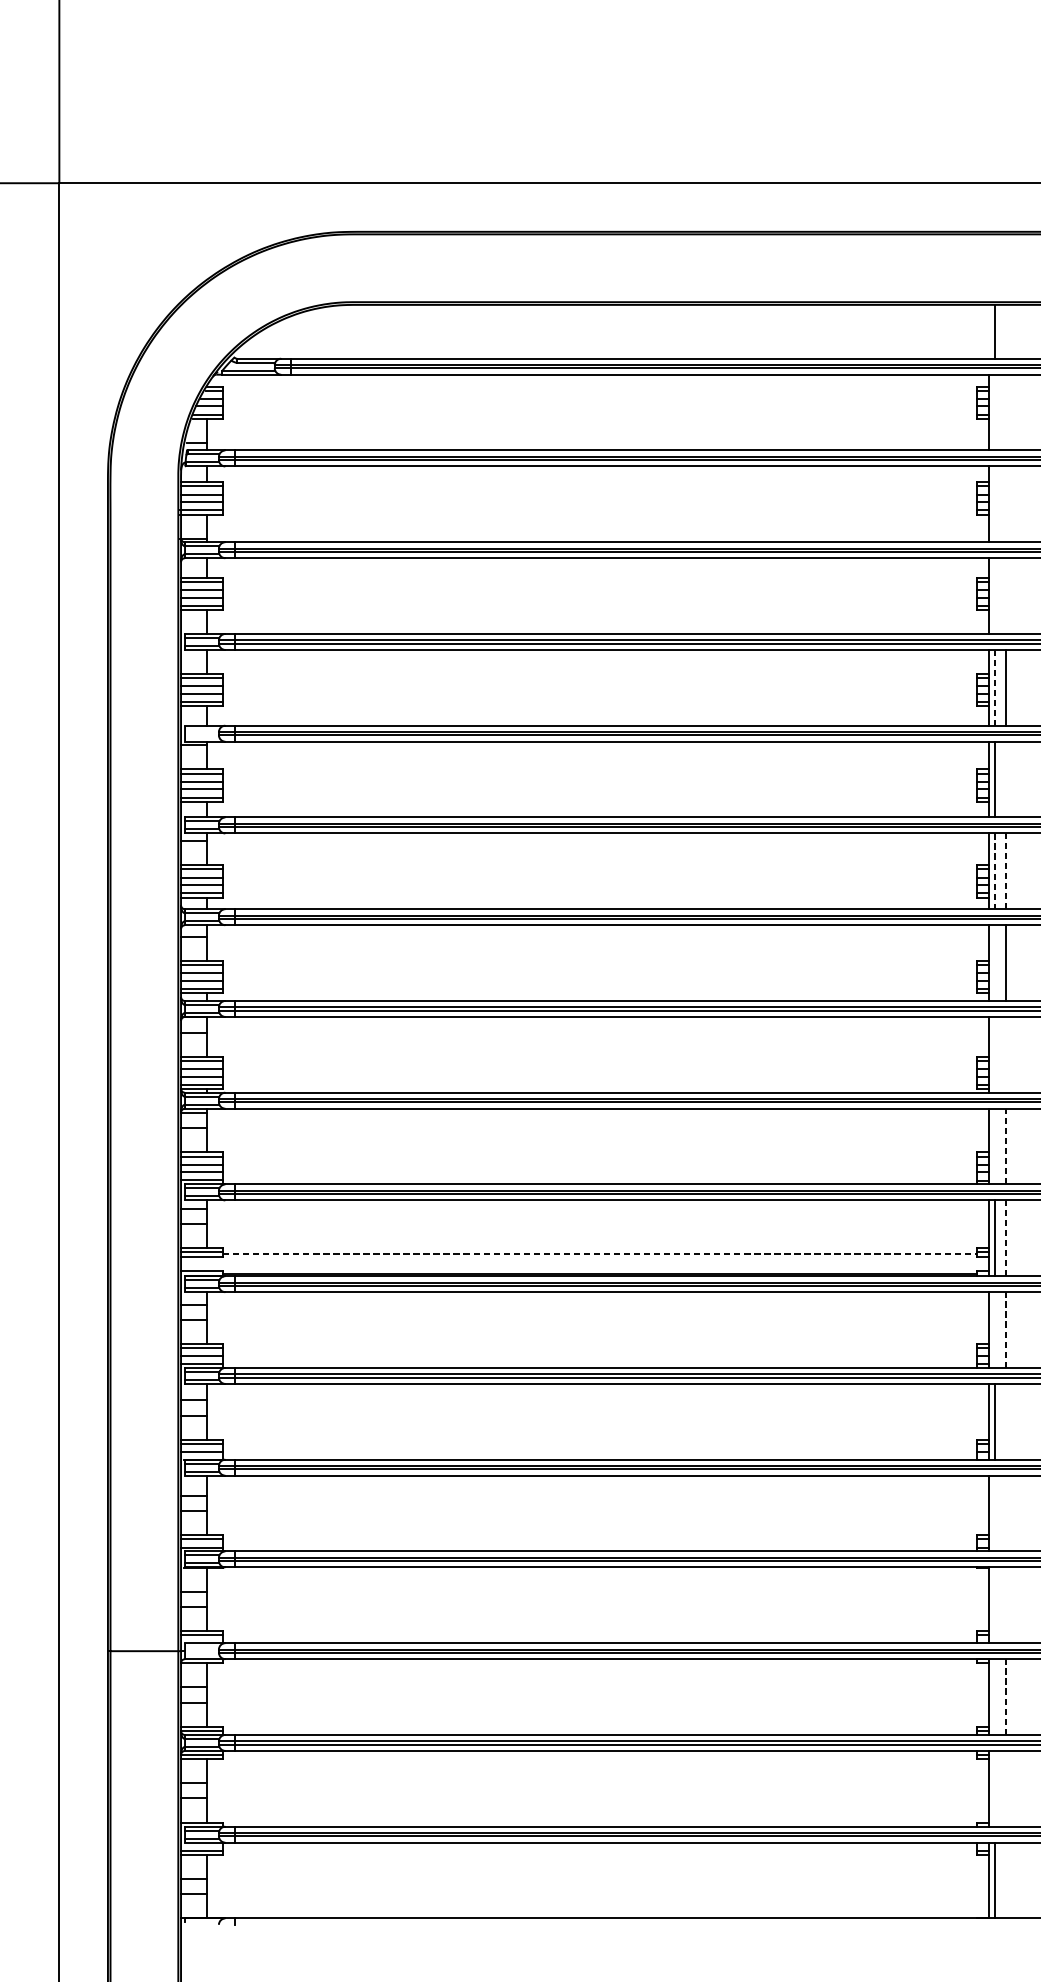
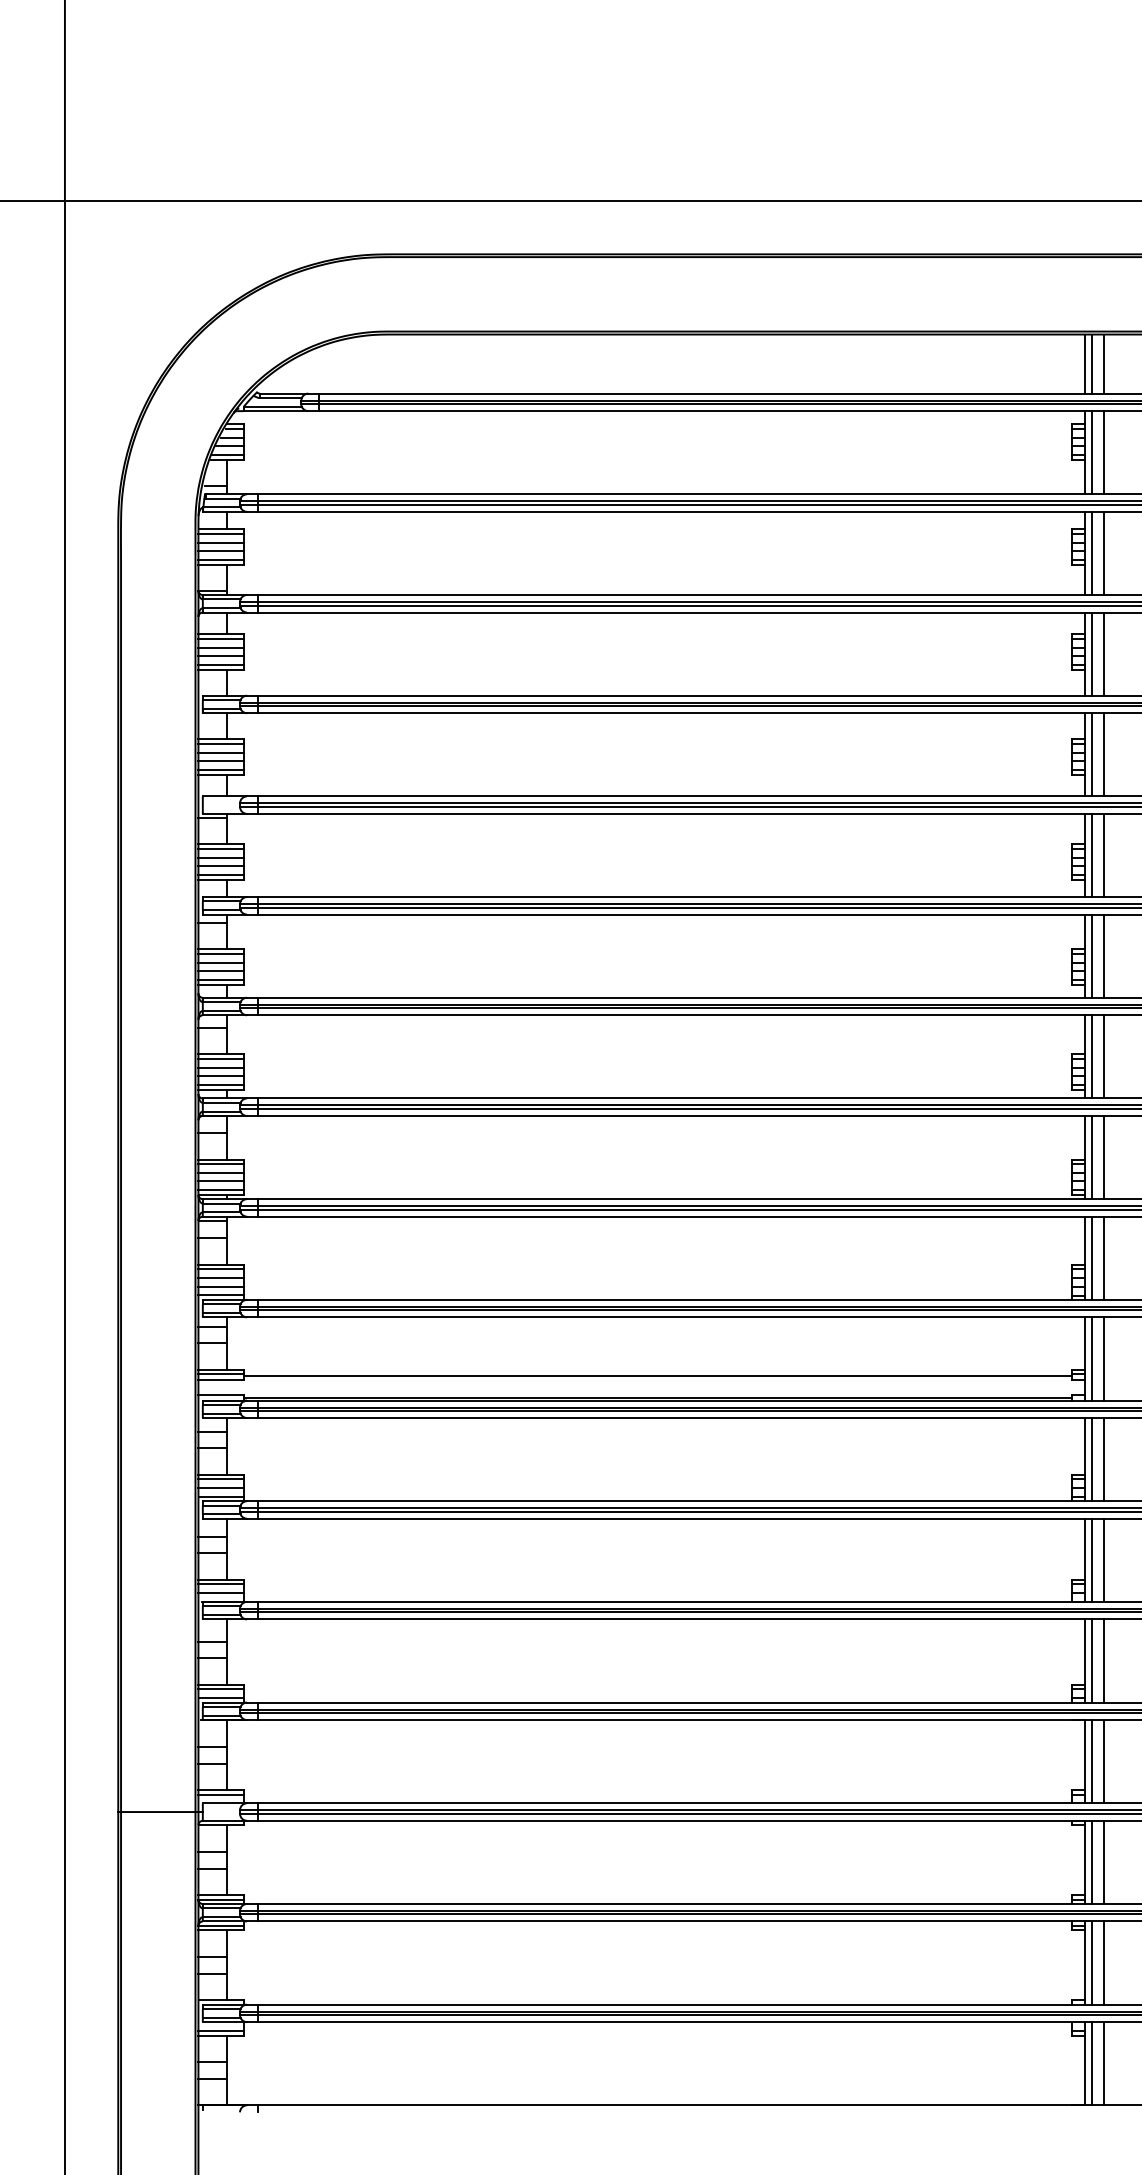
line: (988, 331) -> (1084, 363), added
line: (1006, 331) -> (1104, 363), added
line: (994, 412) -> (1091, 452), added
line: (1006, 412) -> (1104, 452), added
line: (994, 504) -> (1091, 553), added
line: (1006, 504) -> (1104, 553), added
line: (994, 595) -> (1091, 653), added
line: (1006, 595) -> (1104, 653), added
line: (994, 687) -> (1091, 754), dashed -> solid
line: (1006, 779) -> (1104, 855), added
line: (994, 871) -> (1091, 956), dashed -> solid
line: (1006, 871) -> (1104, 956), dashed -> solid
line: (994, 962) -> (1091, 1056), added
line: (994, 1054) -> (1091, 1157), added
line: (1006, 1054) -> (1104, 1157), added
line: (994, 1145) -> (1091, 1257), added
line: (1006, 1146) -> (1104, 1258), dashed -> solid
line: (1006, 1237) -> (1104, 1358), dashed -> solid
line: (600, 1254) -> (658, 1376), dashed -> solid
line: (994, 1329) -> (1091, 1459), added
line: (1006, 1329) -> (1104, 1459), dashed -> solid
line: (1006, 1421) -> (1104, 1559), added
line: (994, 1513) -> (1091, 1660), added
line: (1006, 1513) -> (1104, 1660), added
line: (994, 1605) -> (1091, 1761), added
line: (1006, 1605) -> (1104, 1761), added
line: (994, 1696) -> (1091, 1861), added
line: (1006, 1697) -> (1104, 1862), dashed -> solid
line: (994, 1788) -> (1091, 1962), added
line: (1006, 1788) -> (1104, 1962), added
line: (1006, 1880) -> (1104, 2063), added

